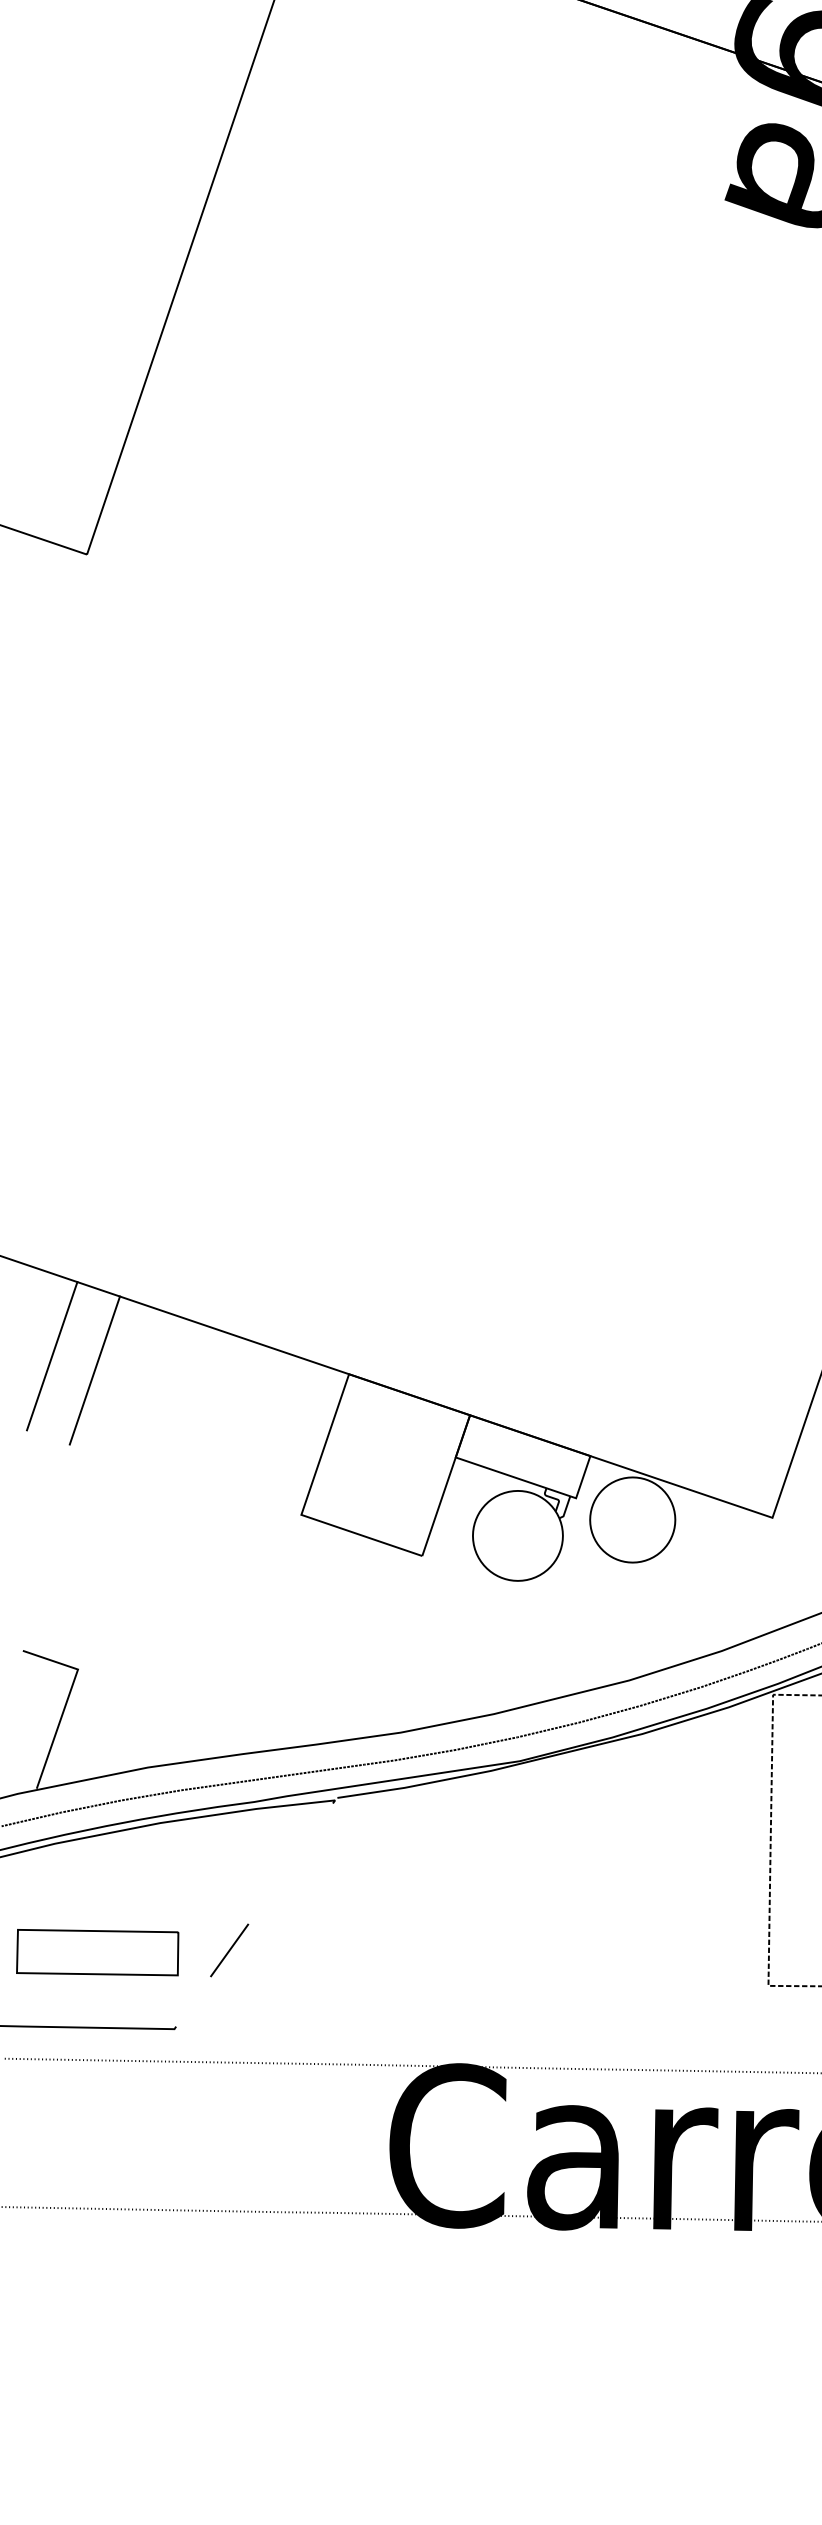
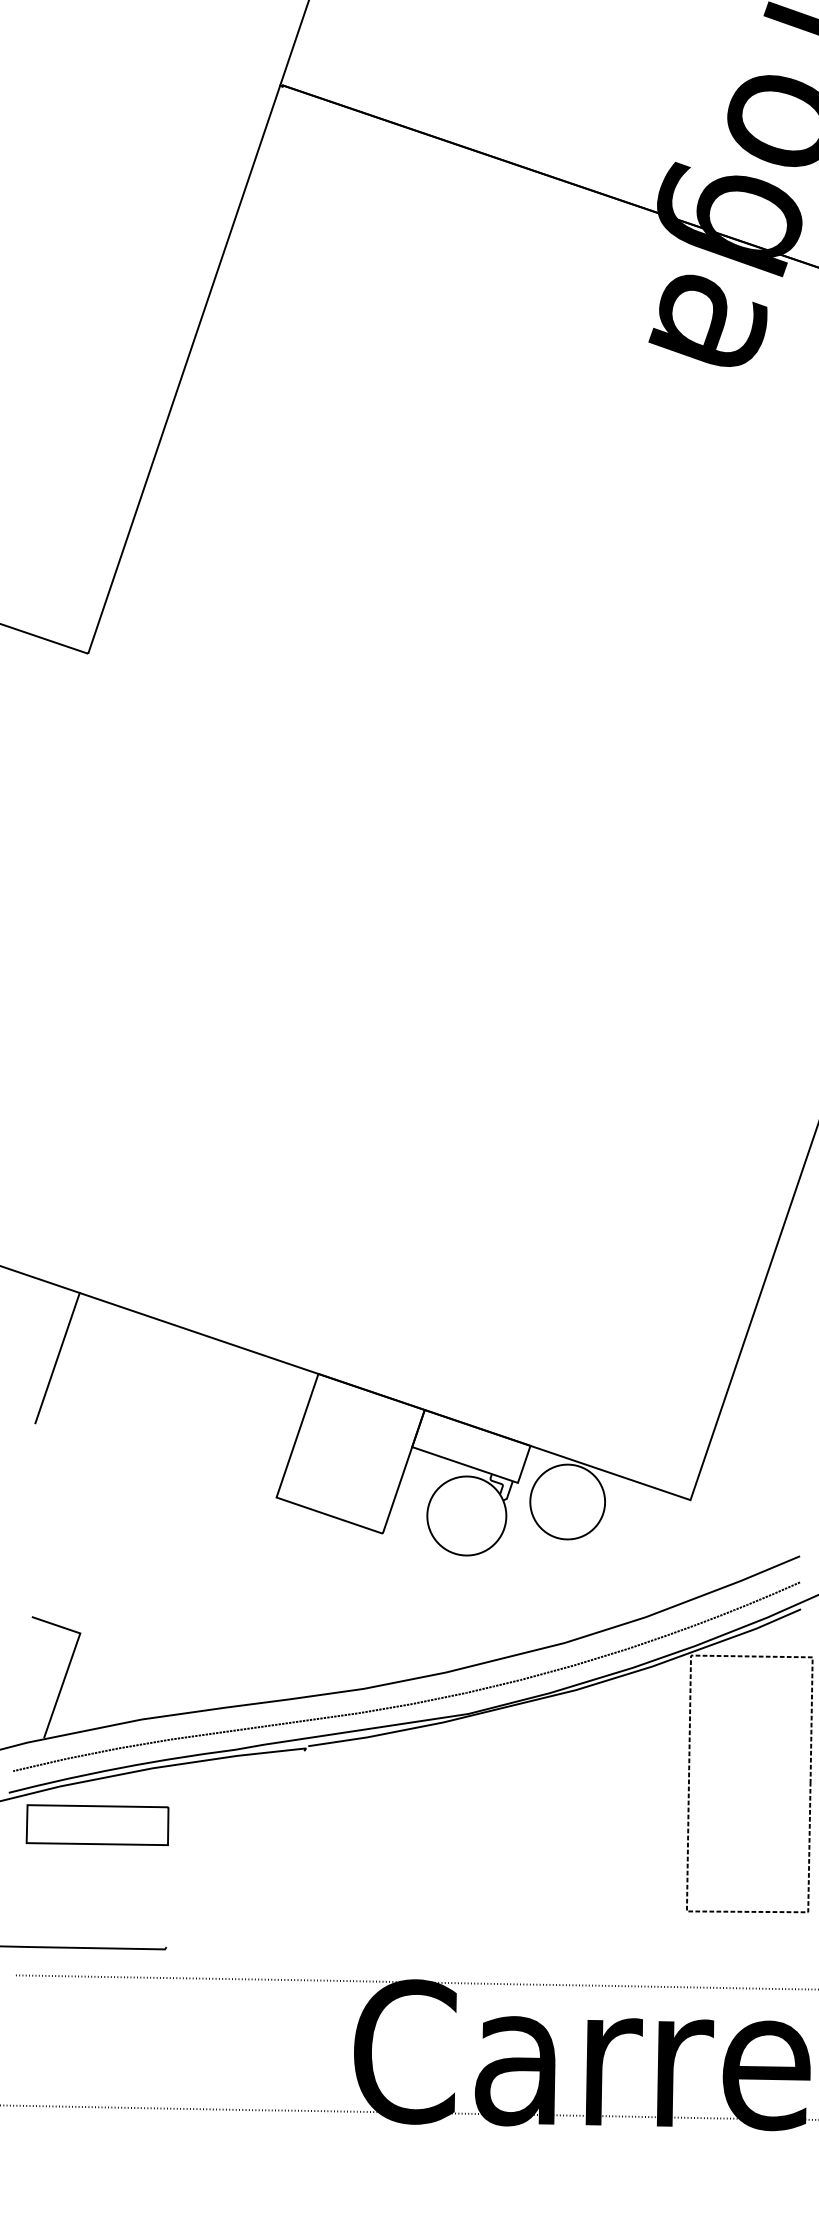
line: (95, 1370) -> (95, 1370), removed
line: (229, 1949) -> (213, 1879), removed
part: (97, 1951) -> (97, 1824), moved

